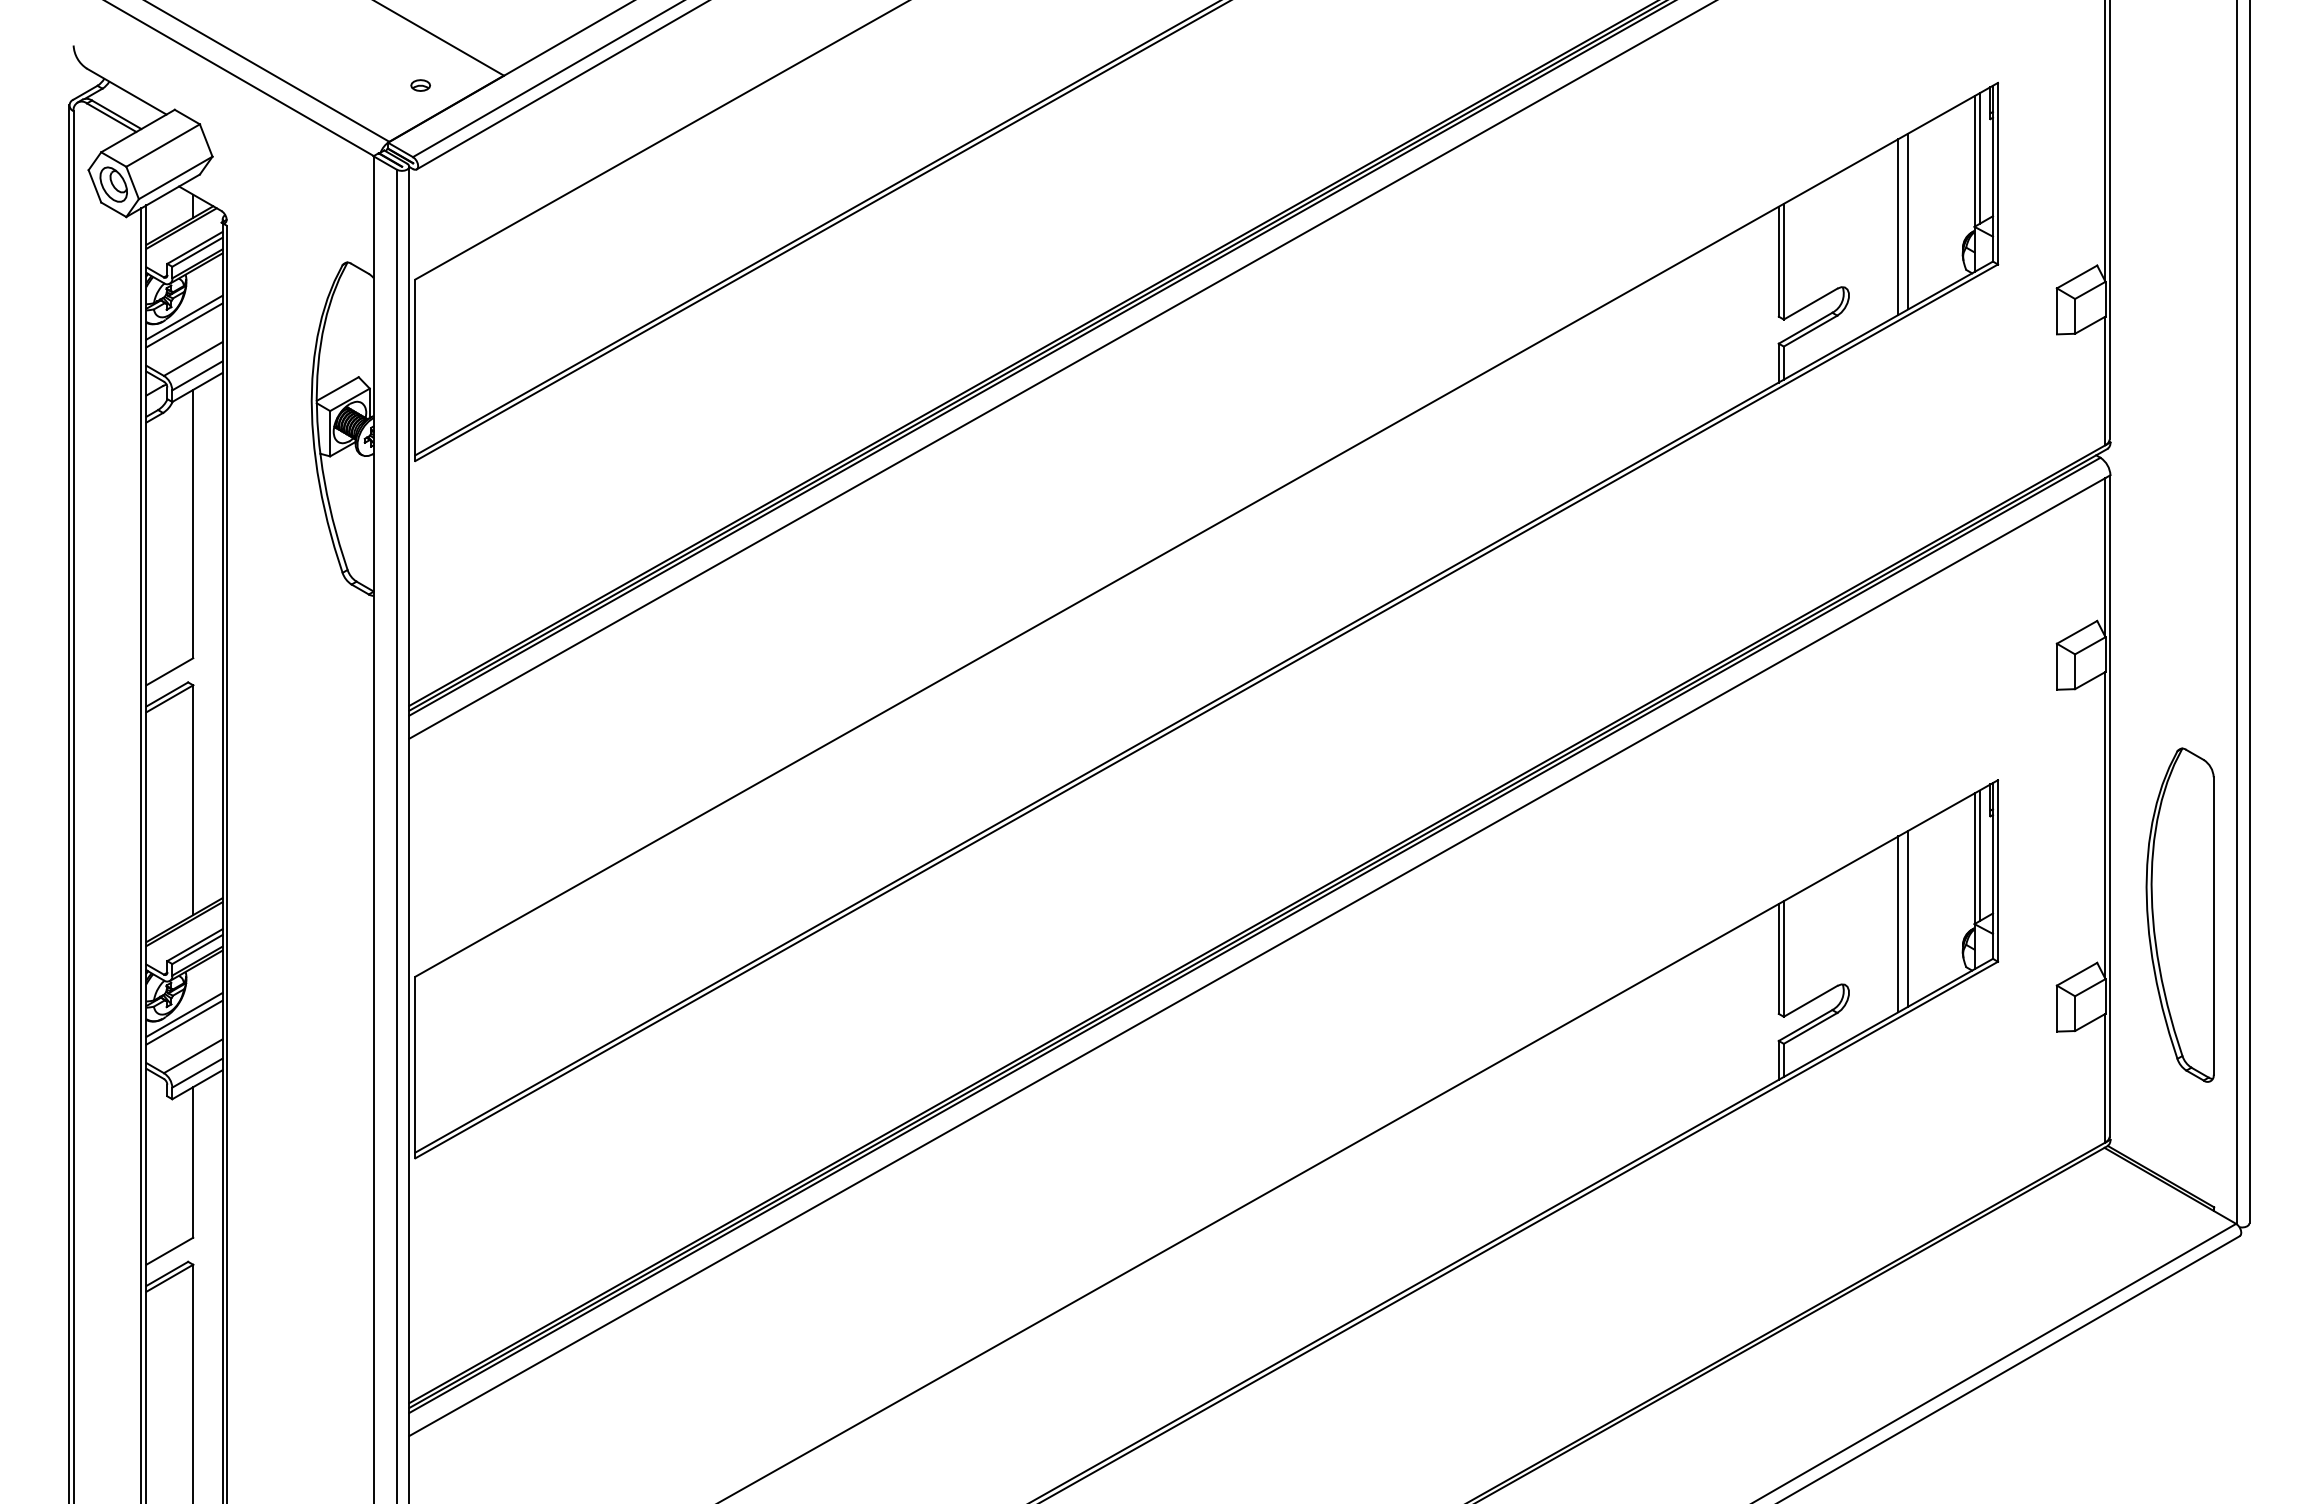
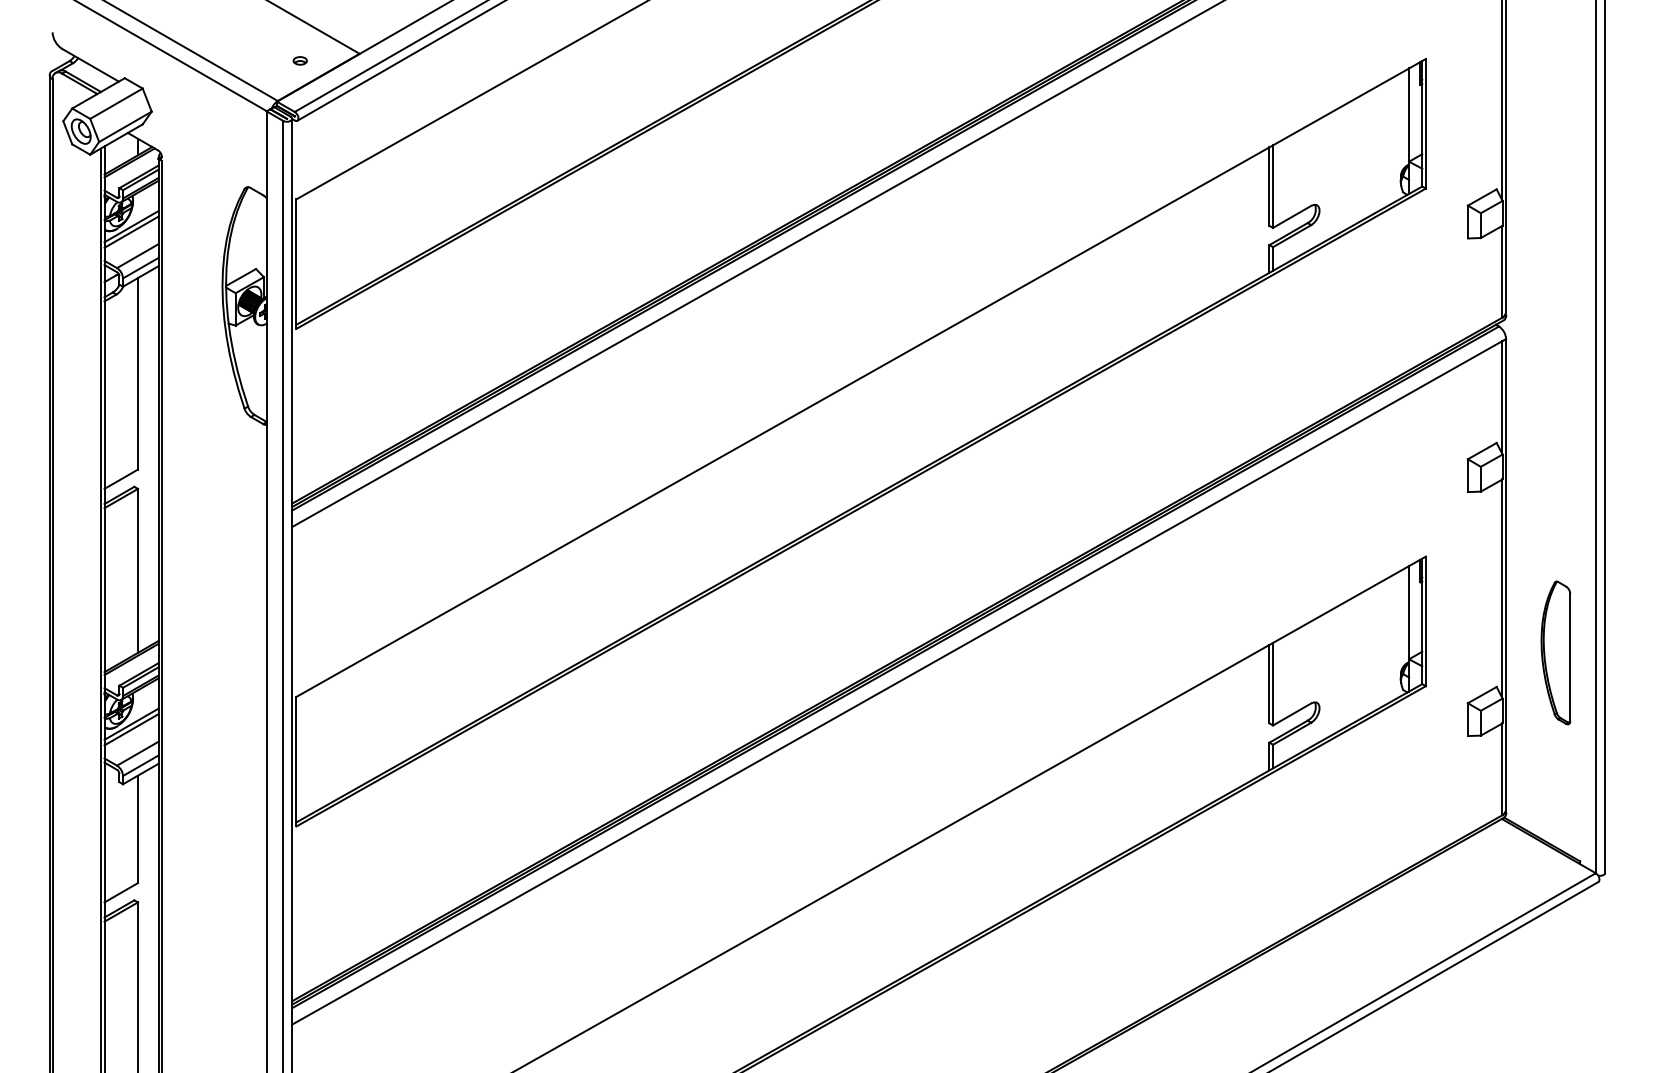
line: (1979, 157) -> (1412, 112), removed
line: (1907, 220) -> (1361, 157), removed
line: (1897, 226) -> (1354, 161), removed
line: (1979, 855) -> (1412, 610), removed
part: (2179, 914) -> (1555, 652), size x0.6
line: (1907, 918) -> (1361, 655), removed
line: (1897, 924) -> (1354, 659), removed

